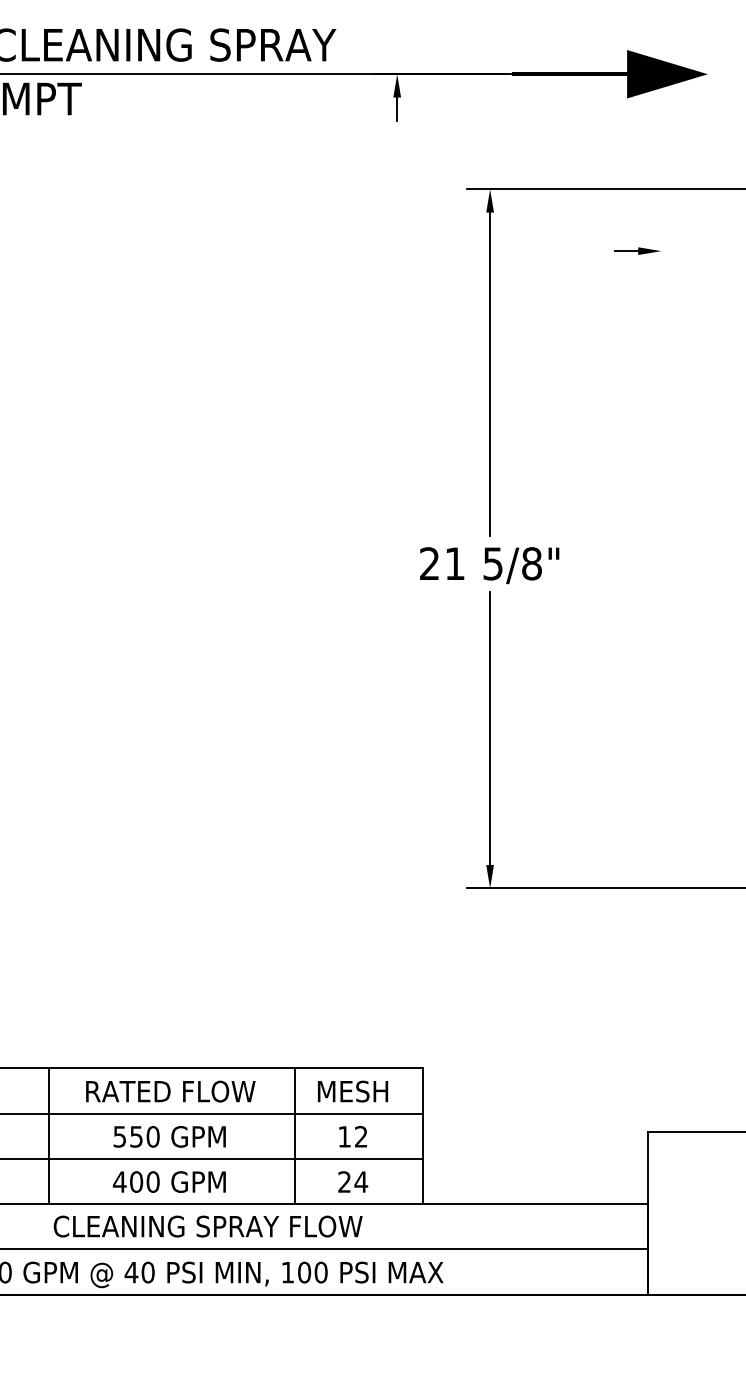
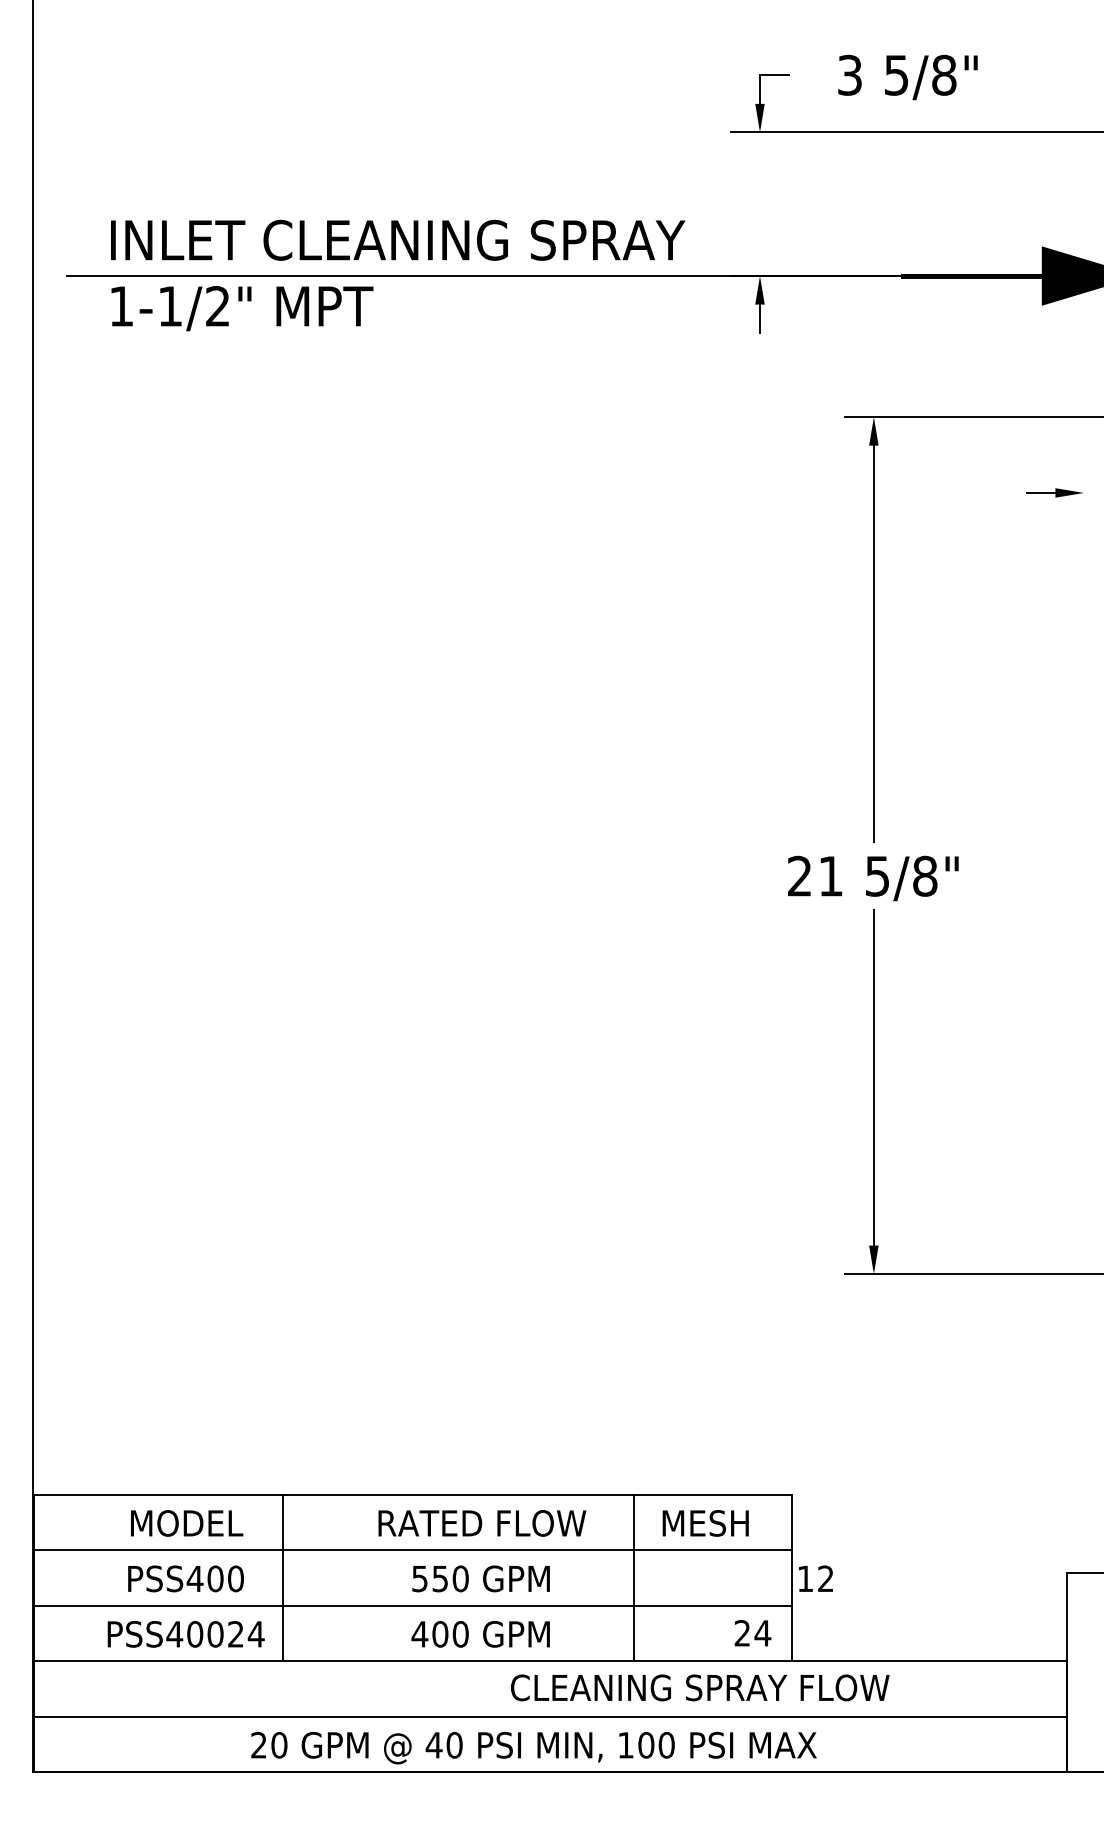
line: (48, 1135) -> (282, 1577), moved
text: (352, 1136) -> (815, 1578), moved
text: (352, 1182) -> (752, 1633), moved
text: (208, 1226) -> (700, 1687), moved

